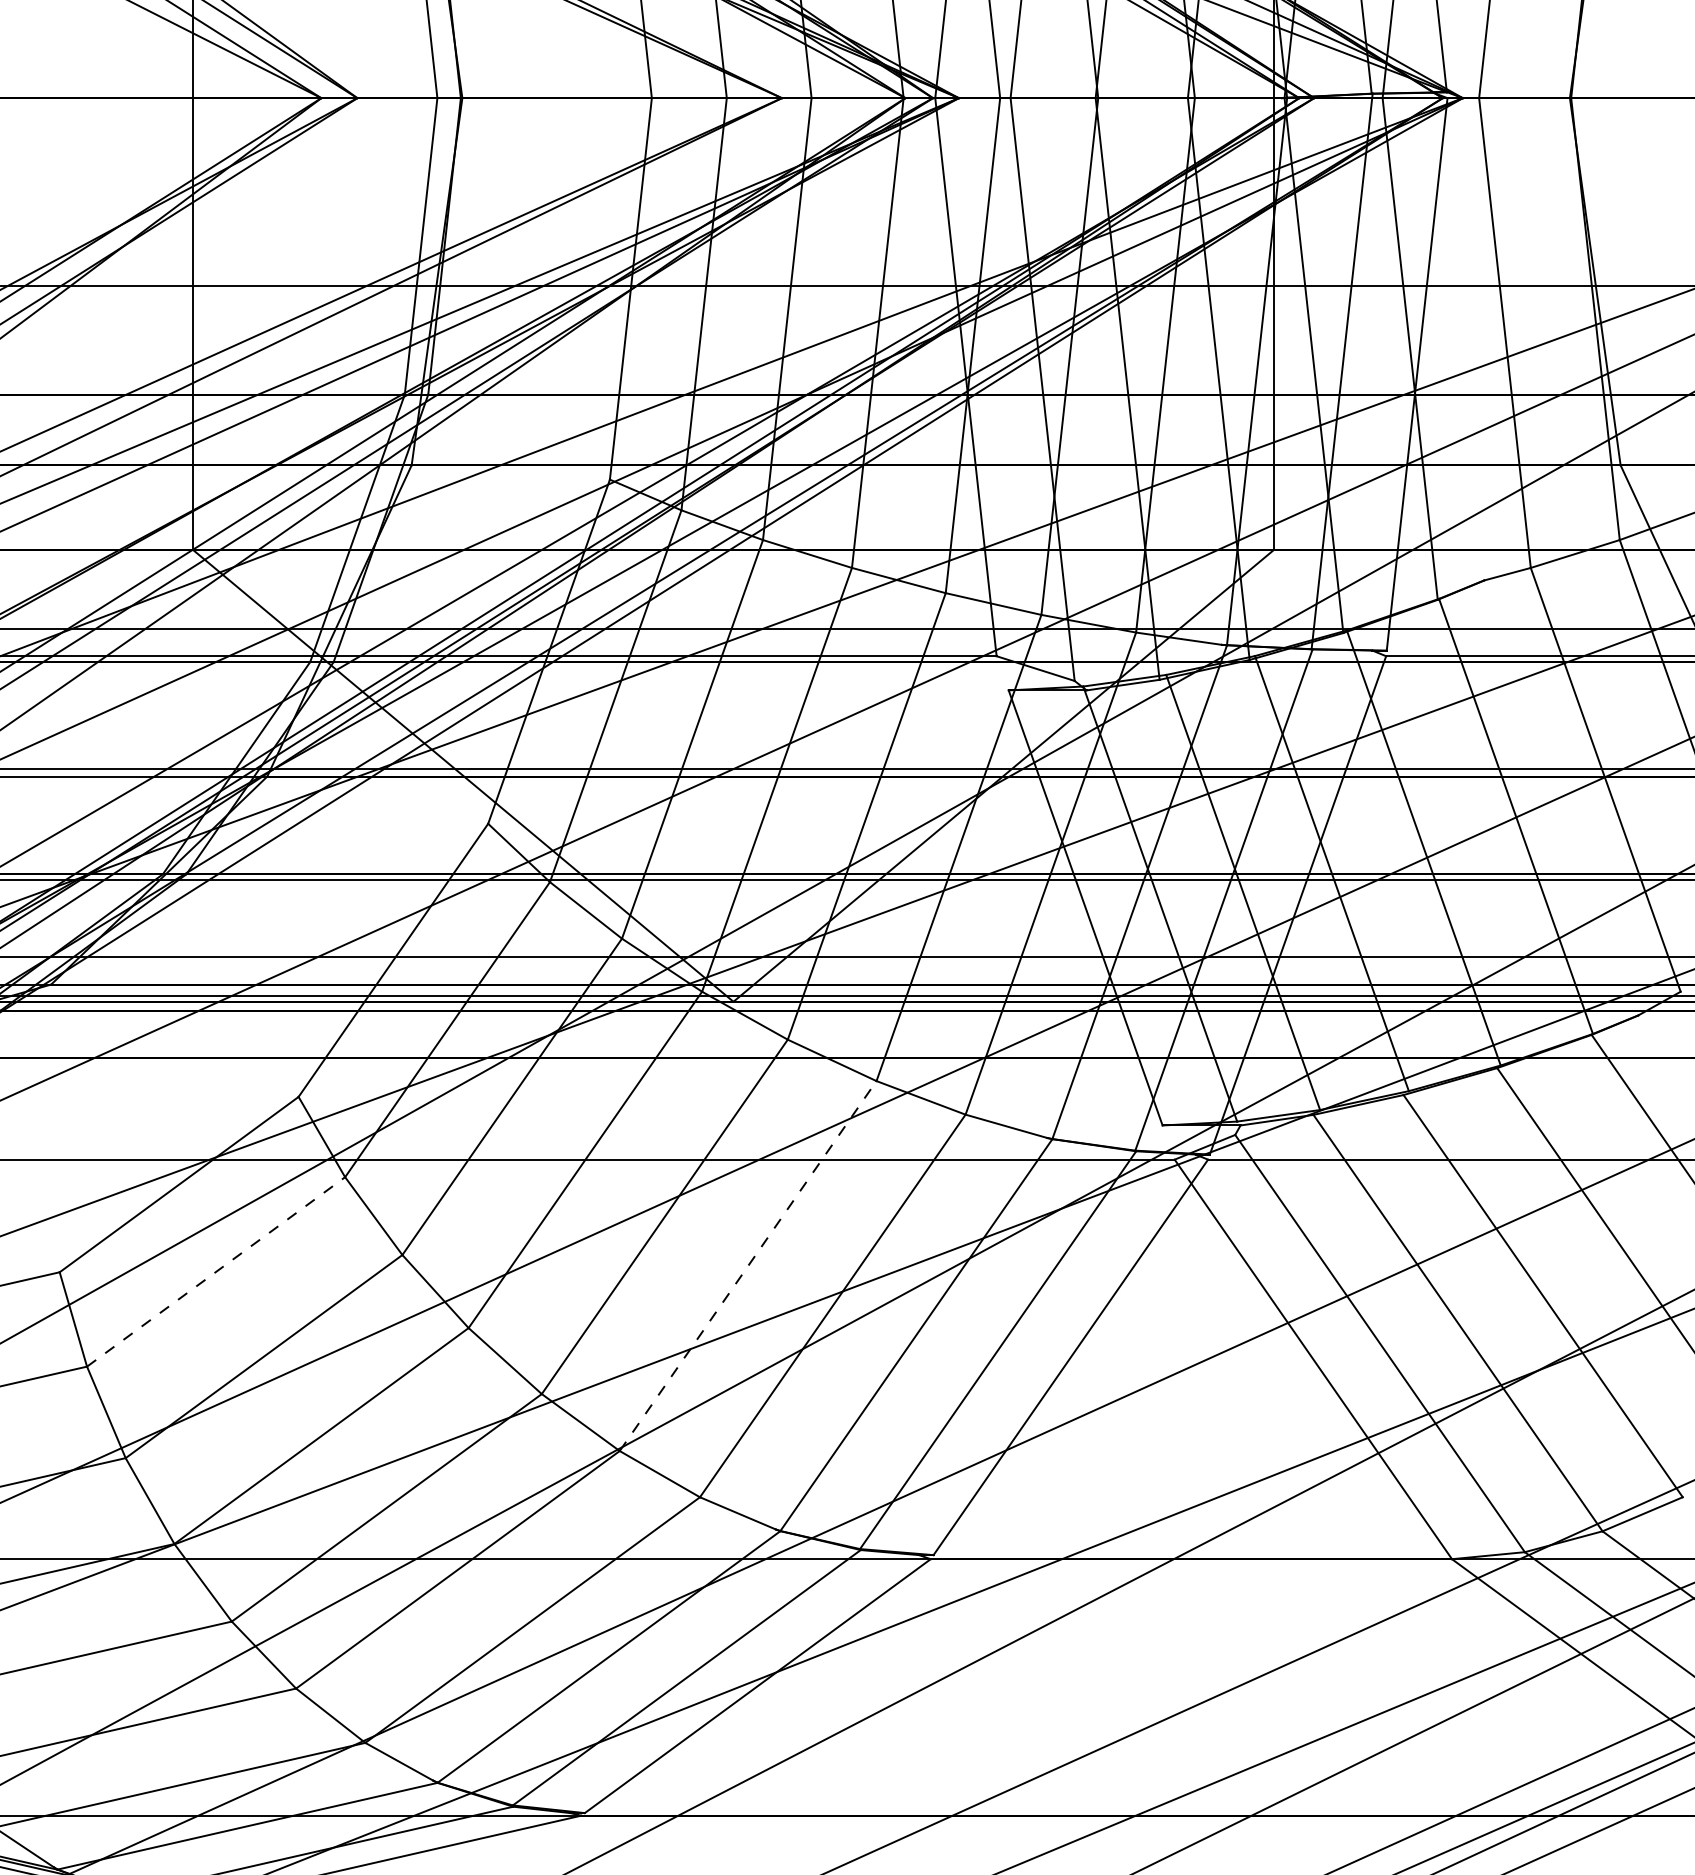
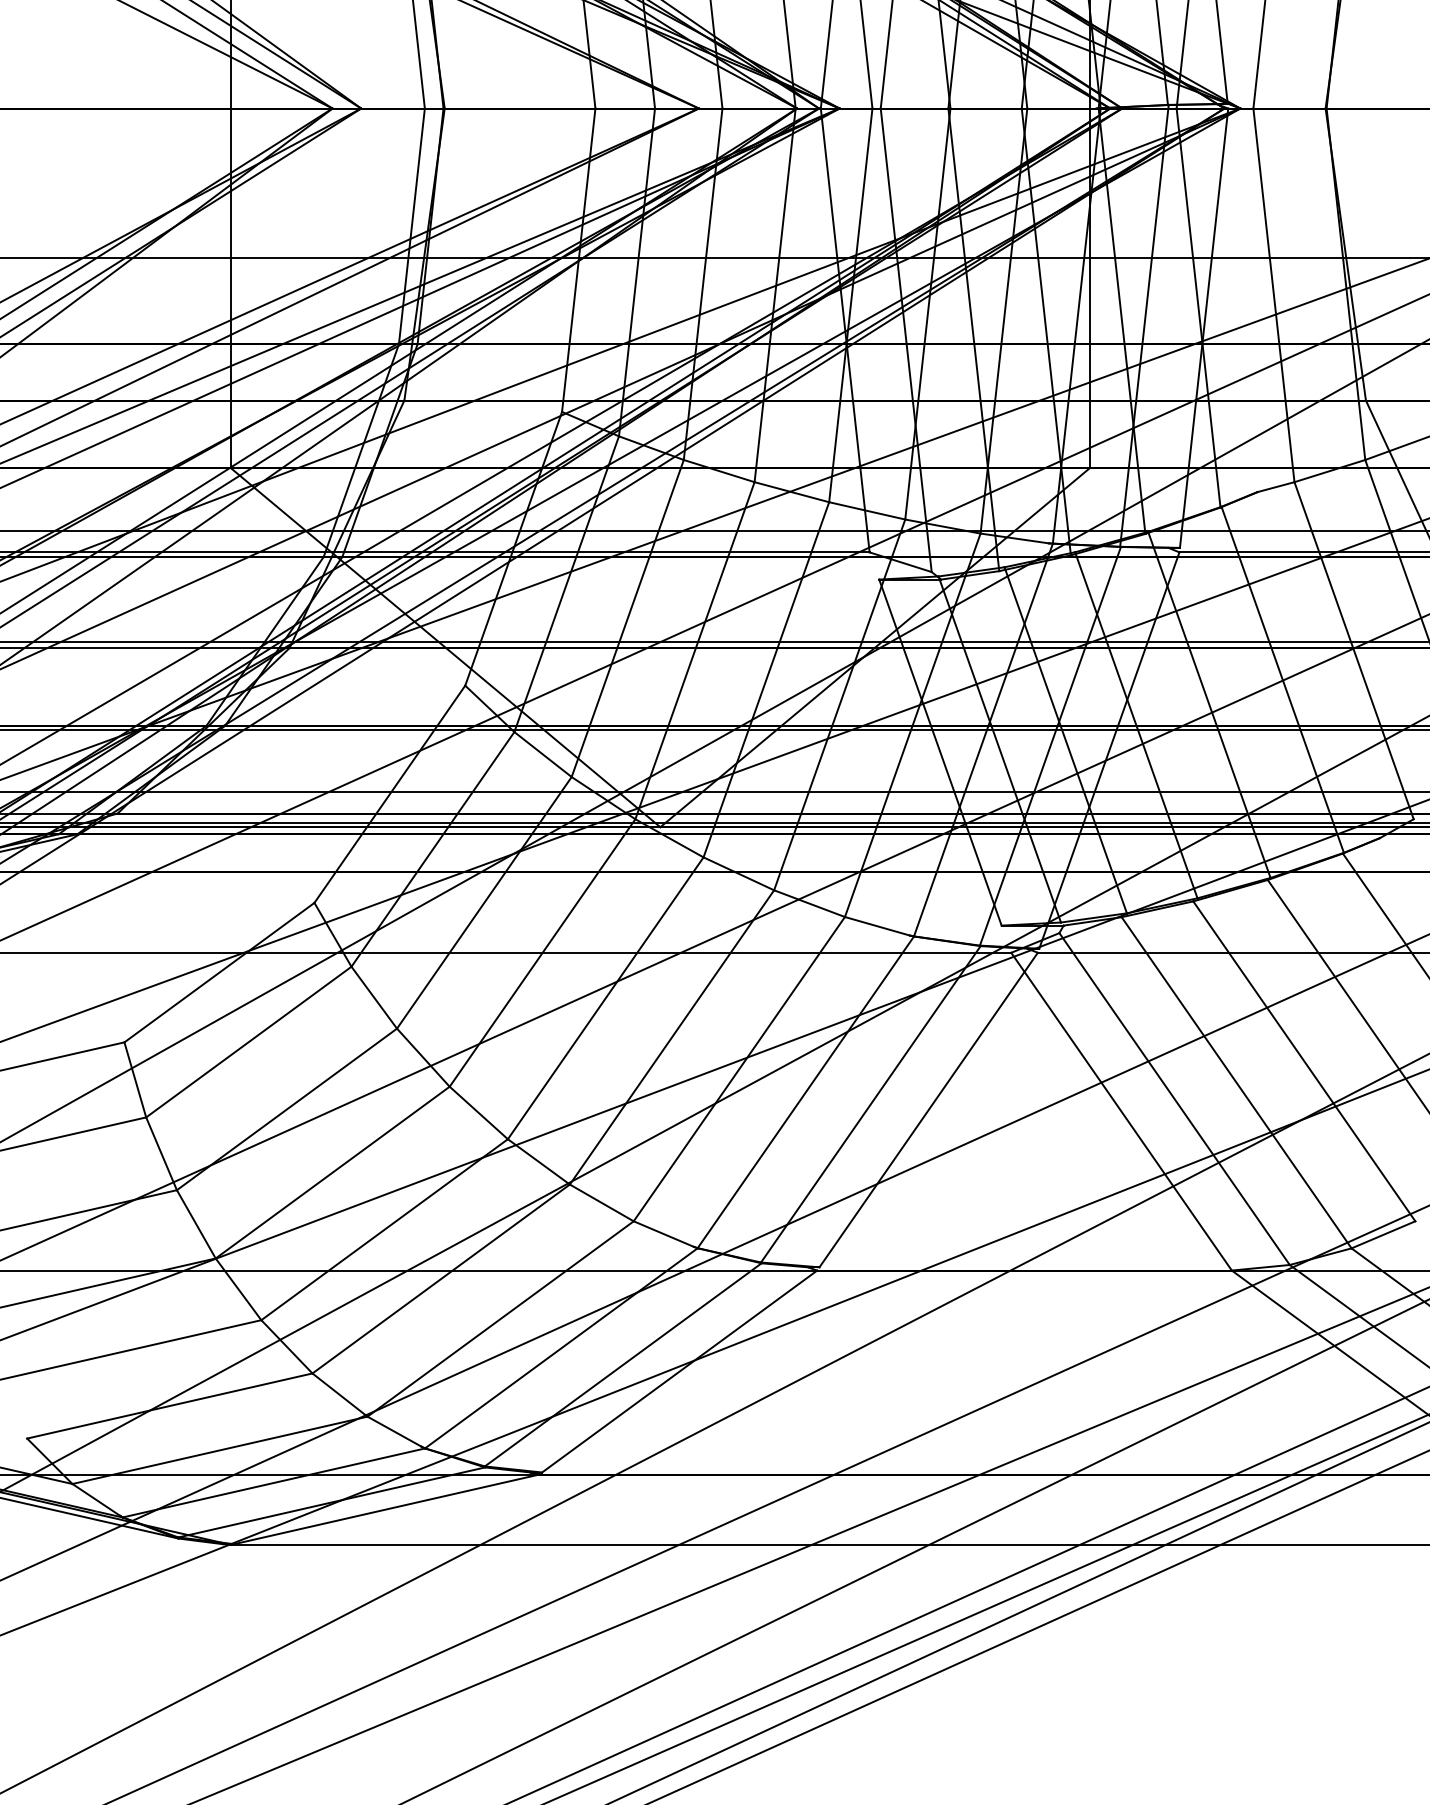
line: (748, 1266) -> (672, 1037), dashed -> solid
line: (216, 1271) -> (249, 1041), dashed -> solid

